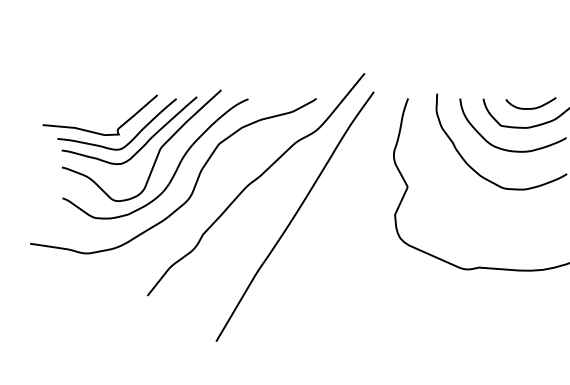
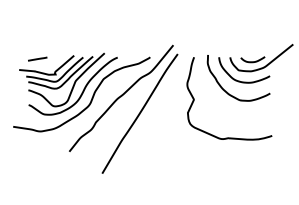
line: (80, 101) -> (37, 58), added

